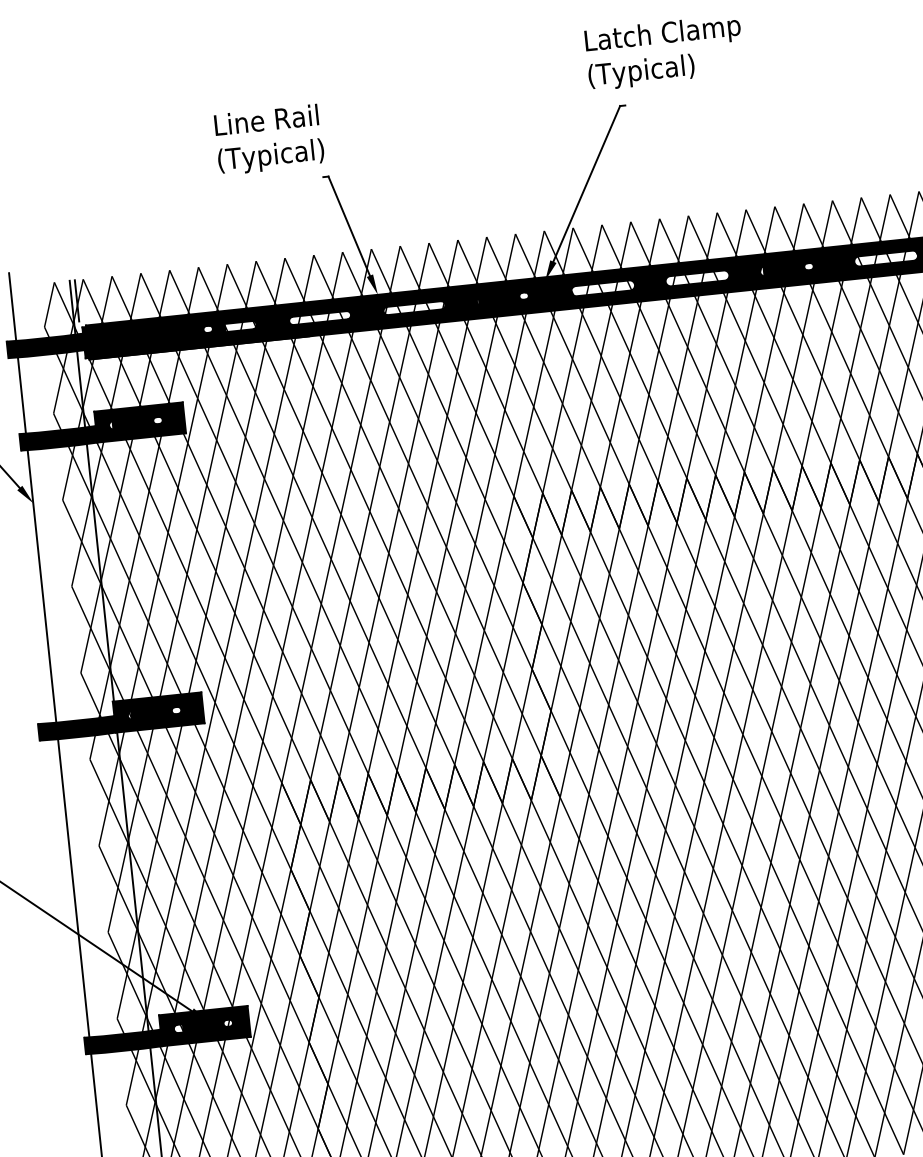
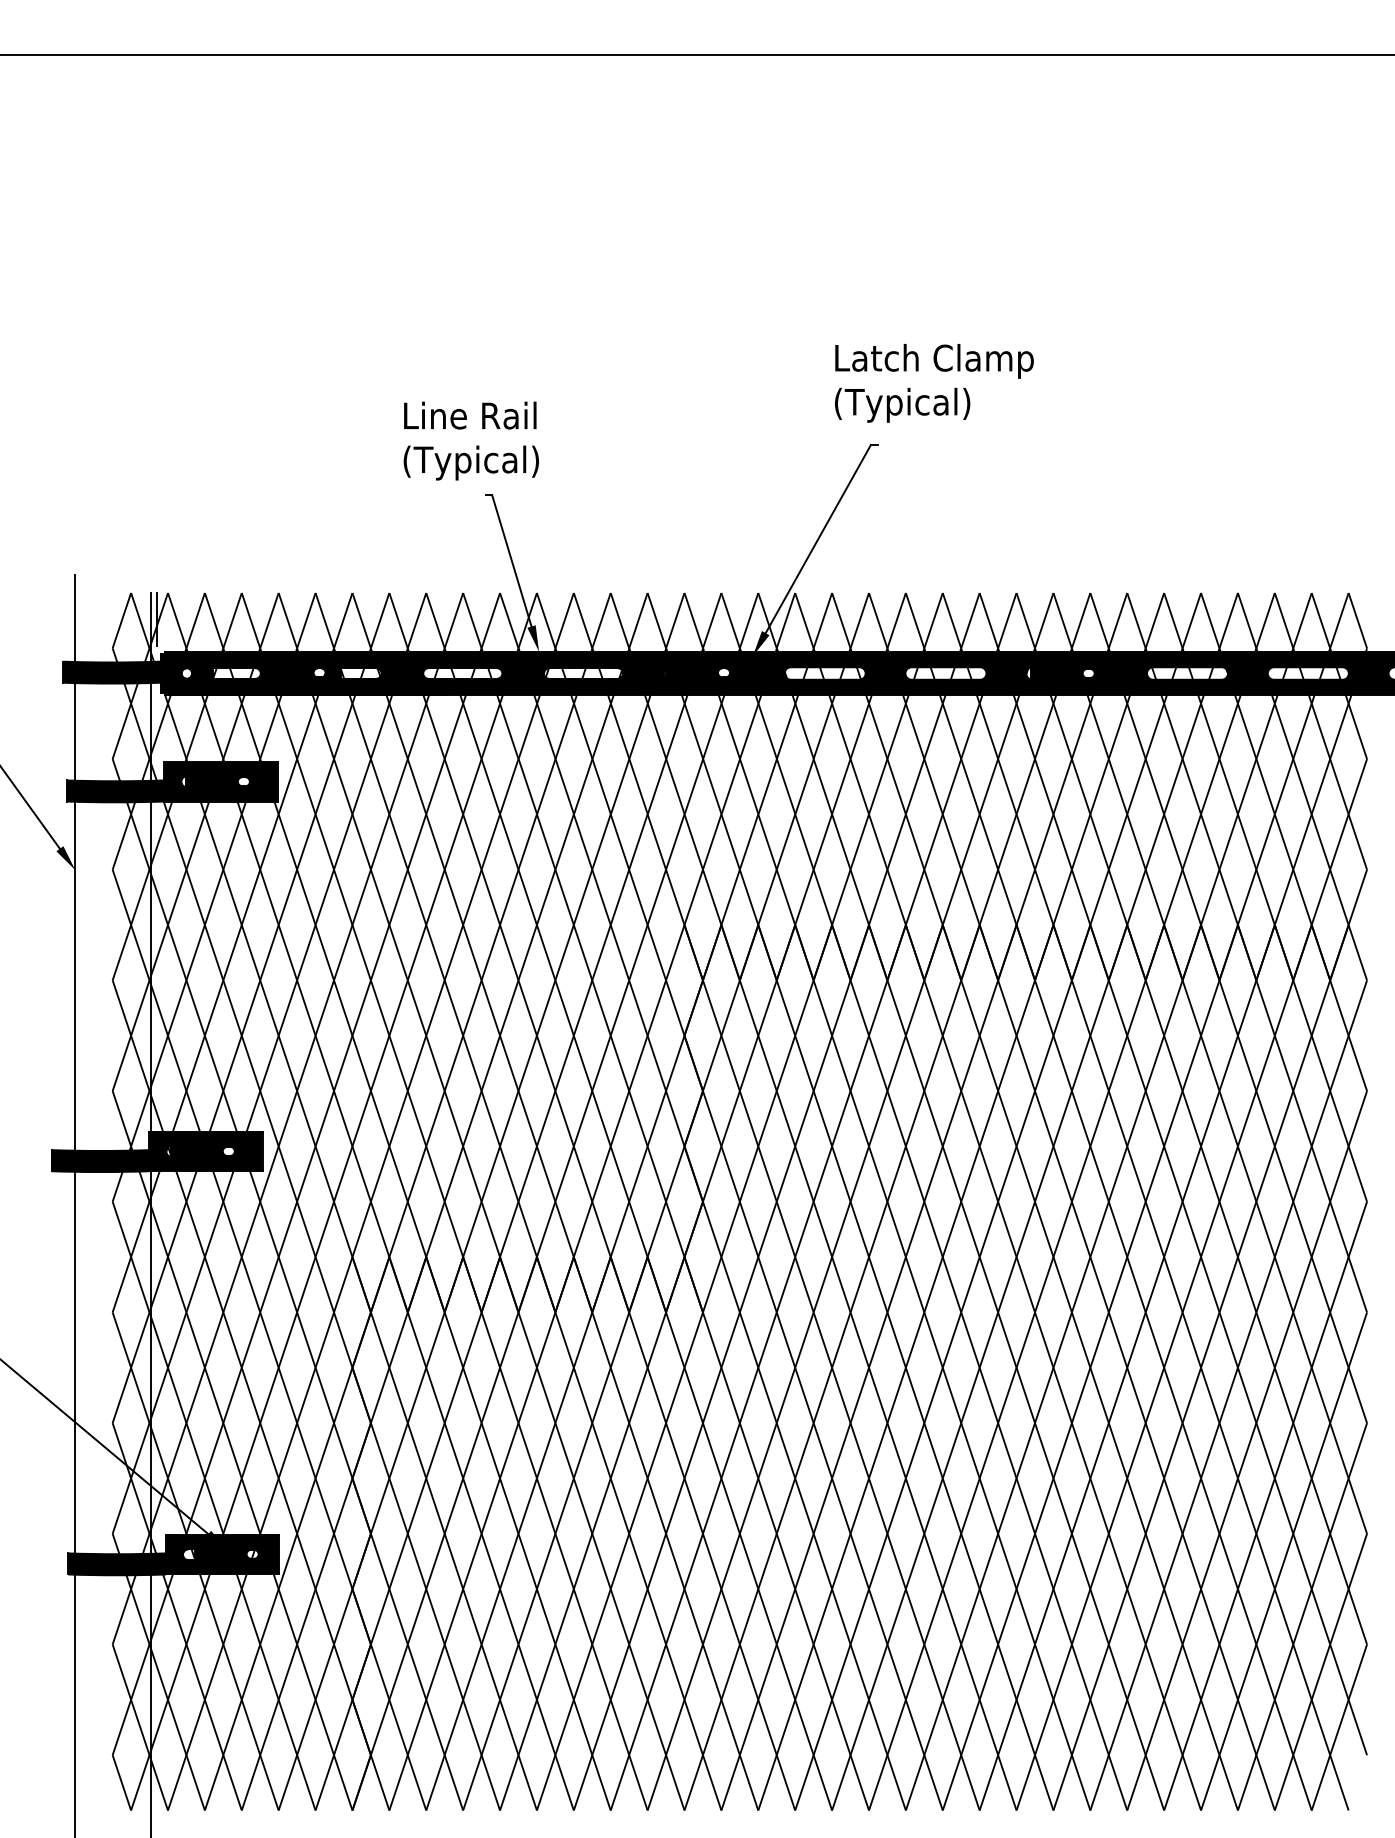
text: (268, 139) -> (470, 440), moved

